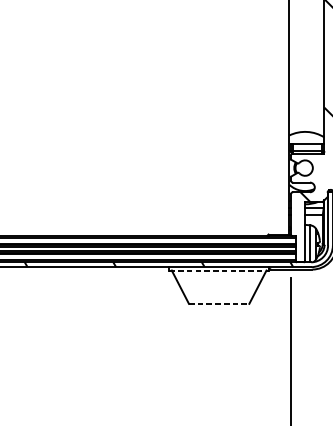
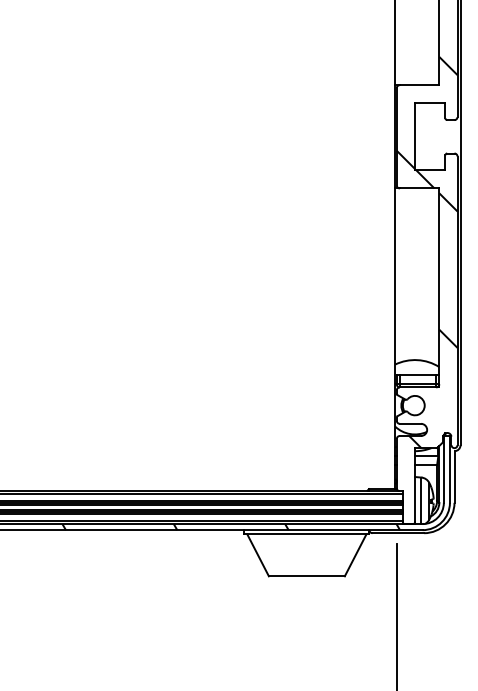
line: (218, 270) -> (306, 534), dashed -> solid
line: (218, 304) -> (306, 576), dashed -> solid

